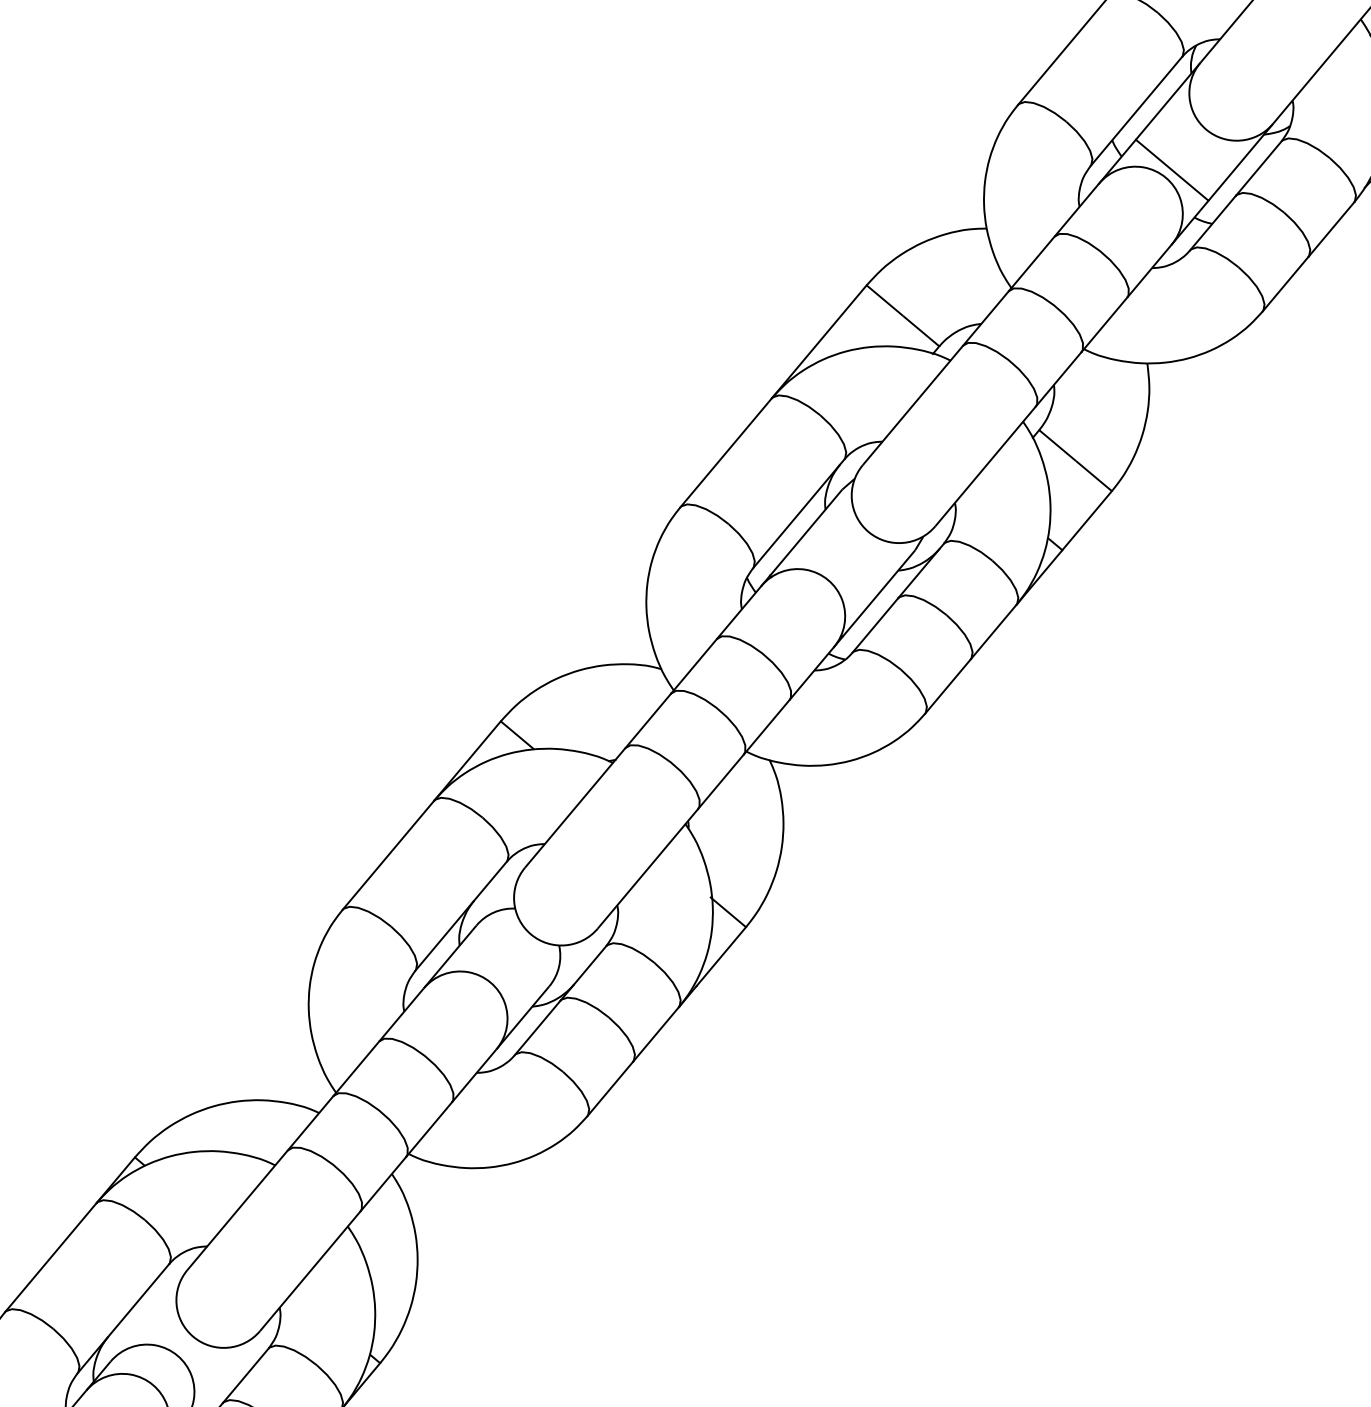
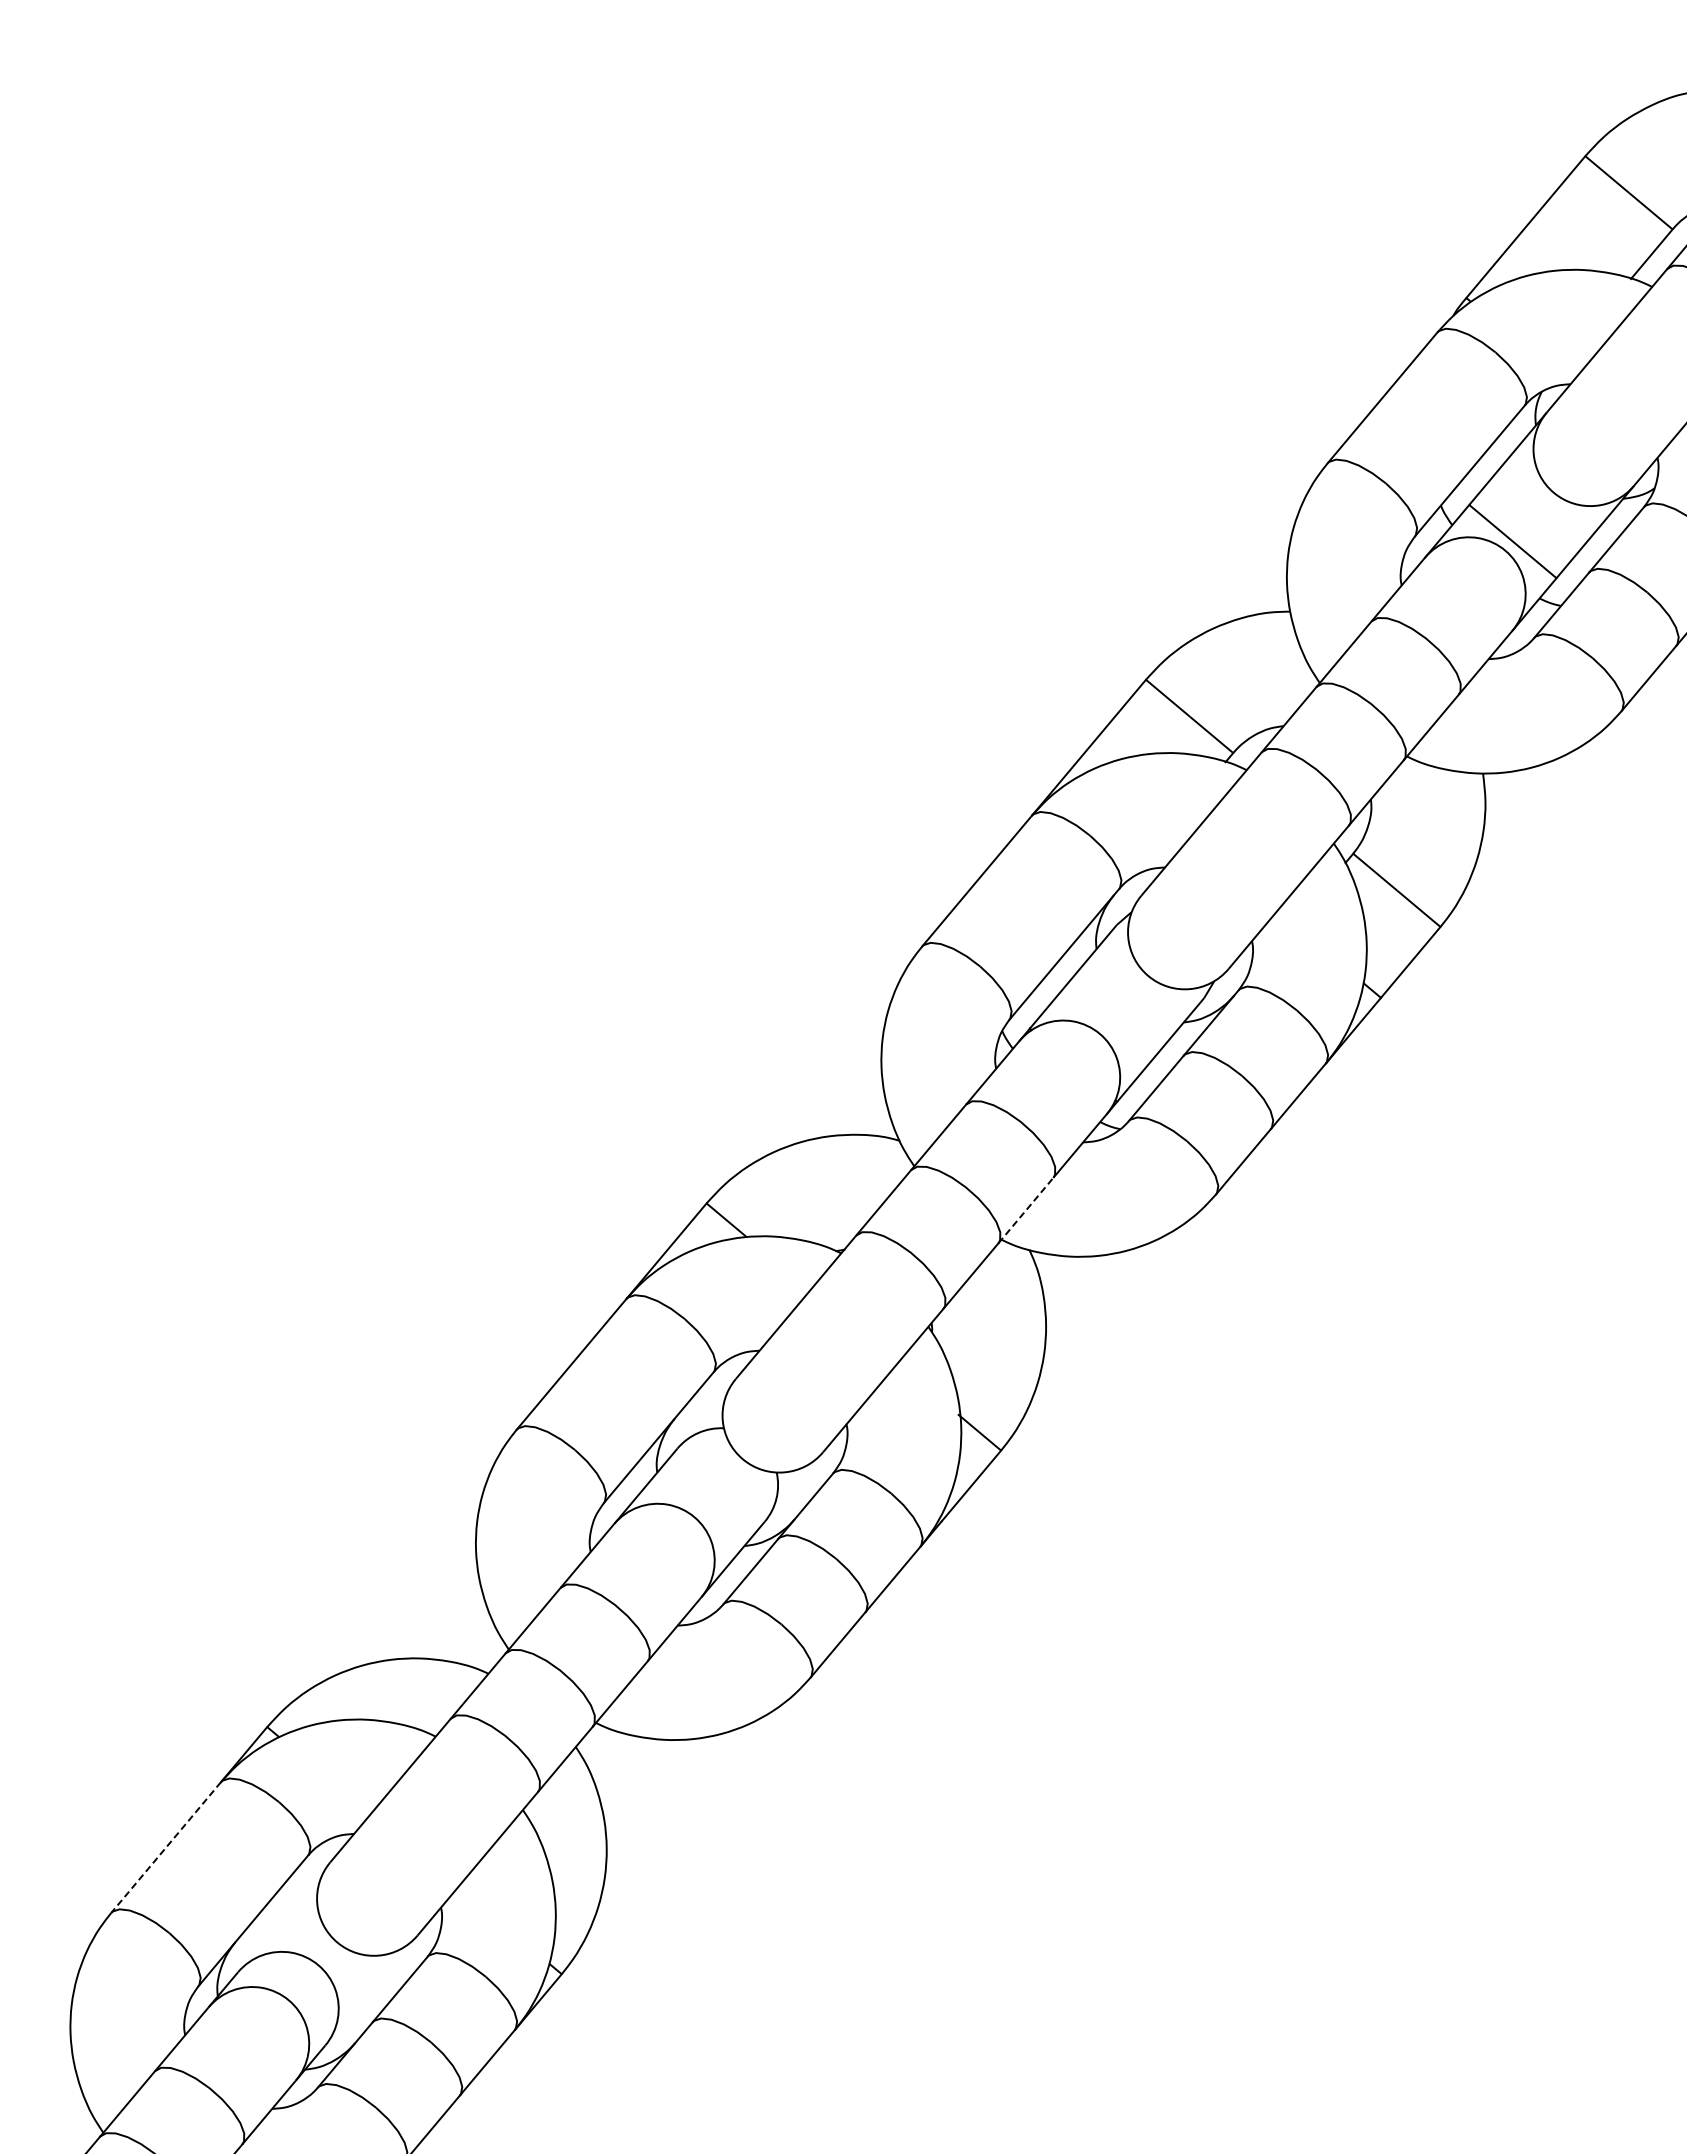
line: (766, 727) -> (1025, 1210), solid -> dashed
line: (50, 1257) -> (165, 1847), solid -> dashed

